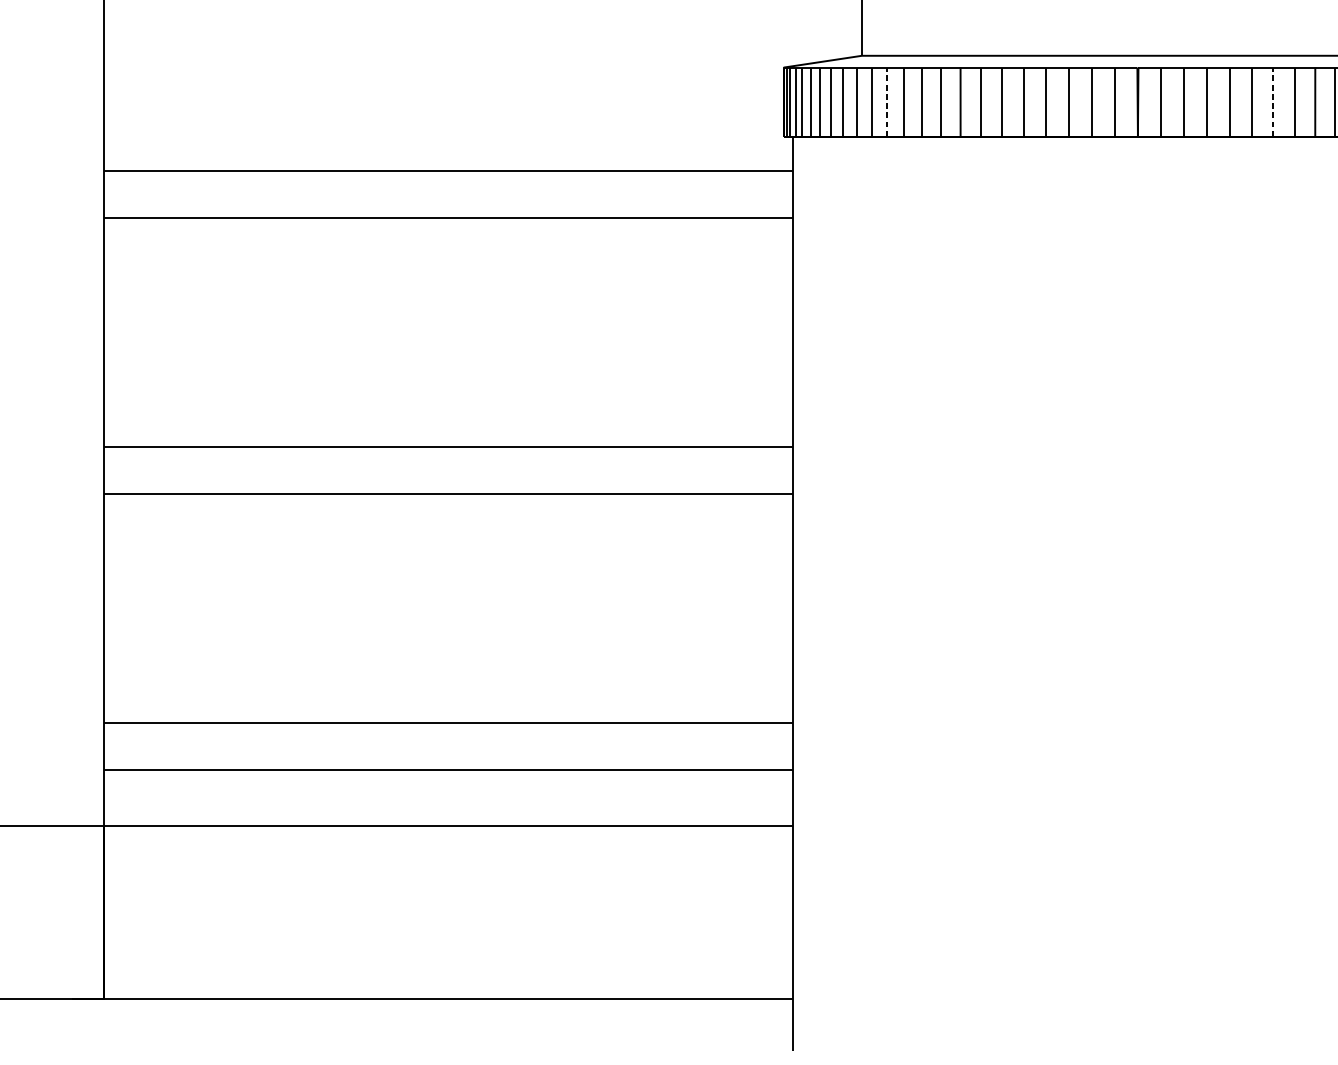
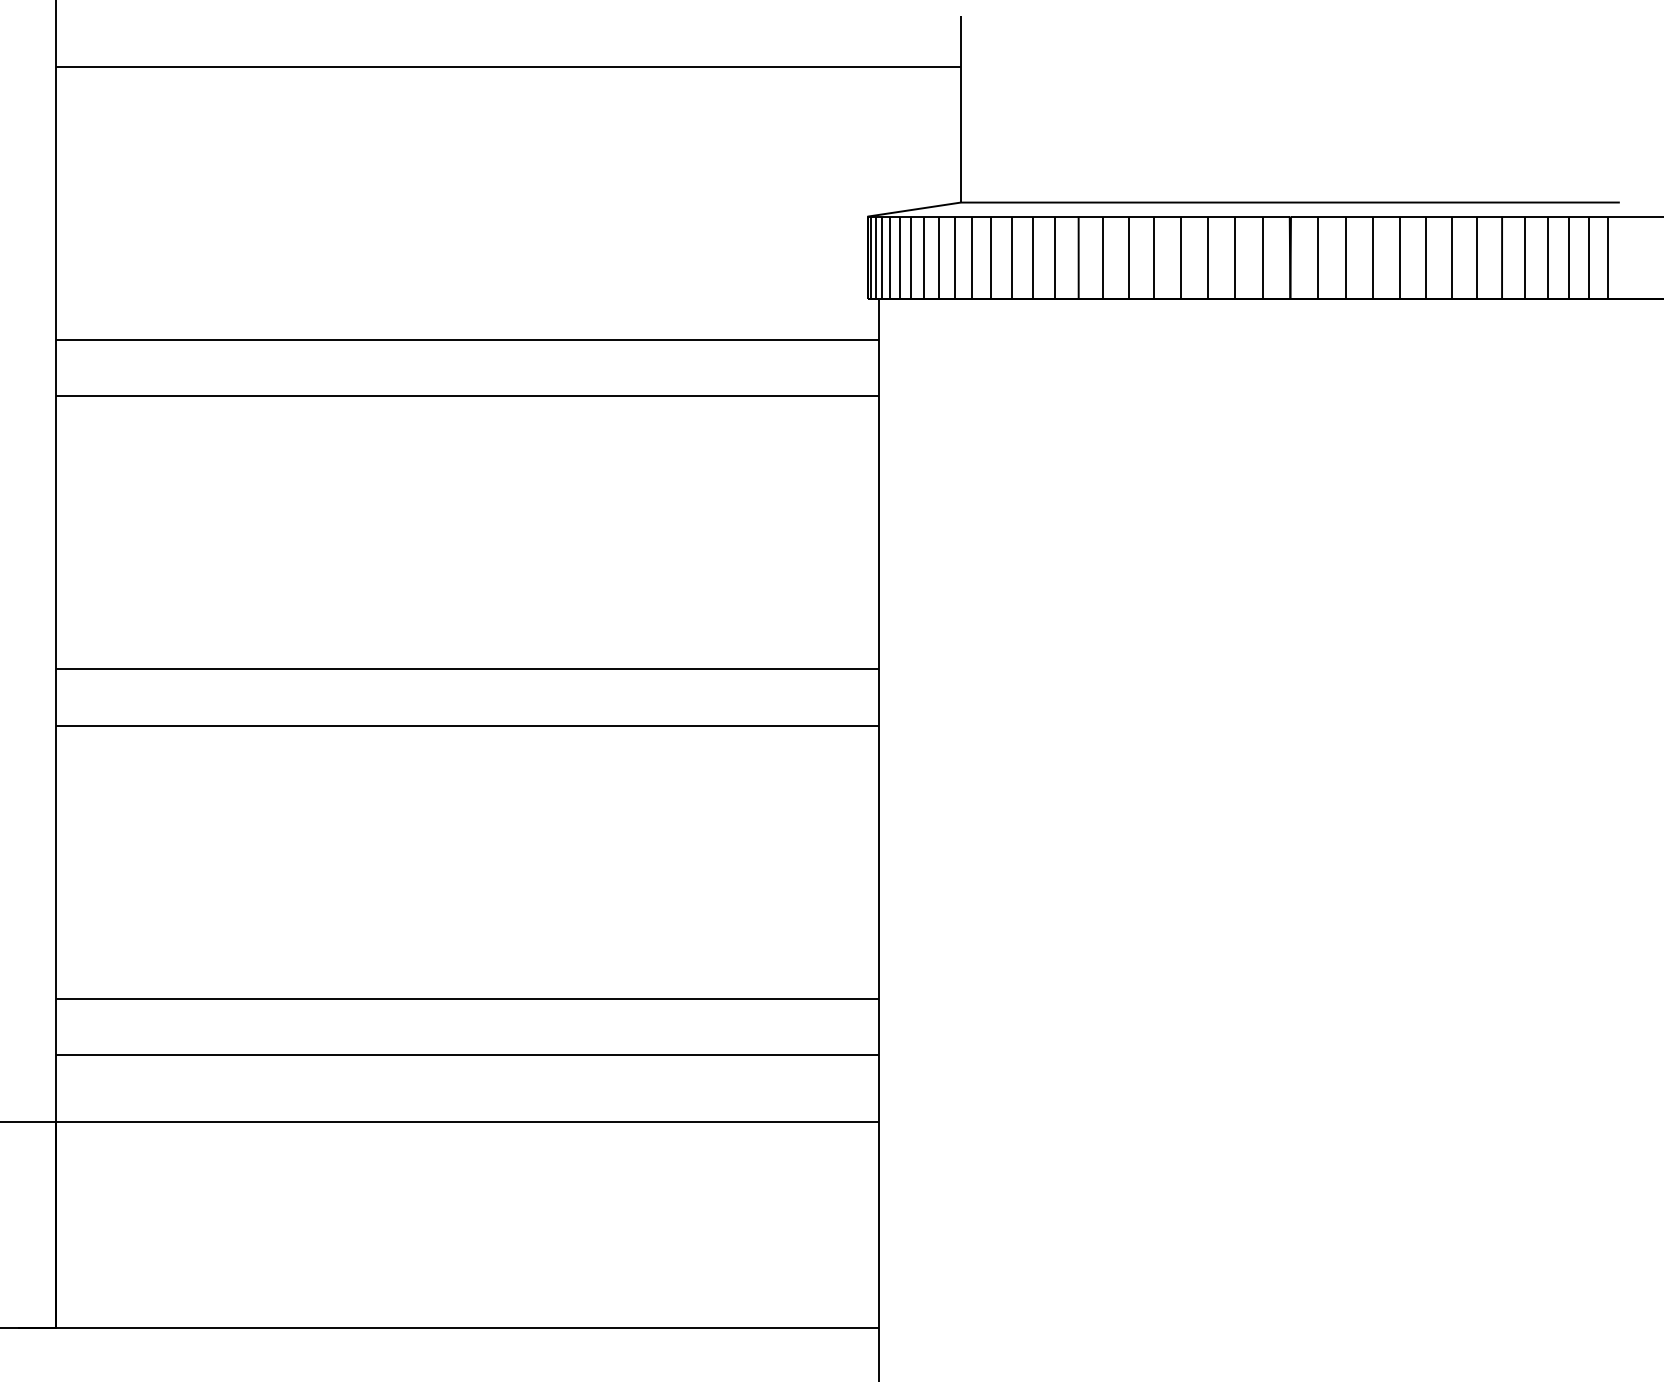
line: (887, 101) -> (991, 257), dashed -> solid
line: (1273, 101) -> (1452, 257), dashed -> solid

